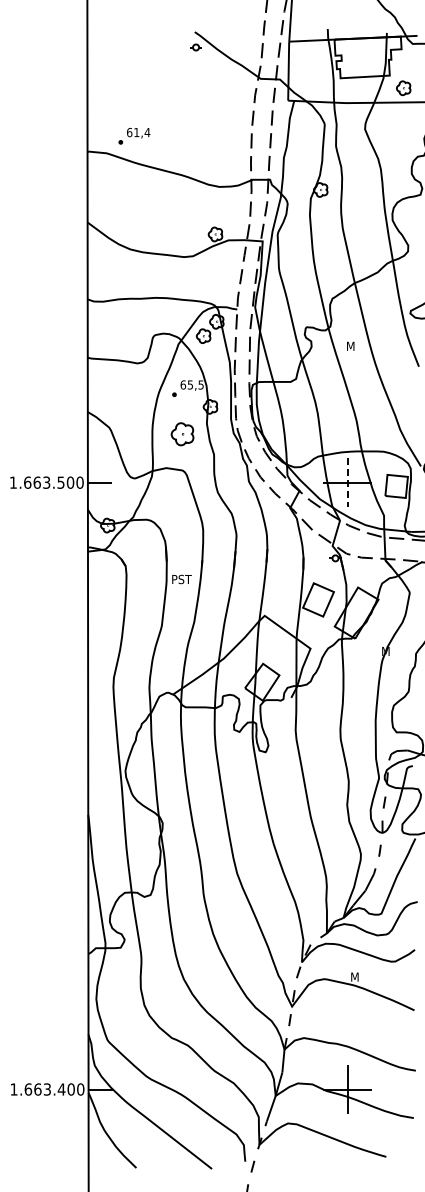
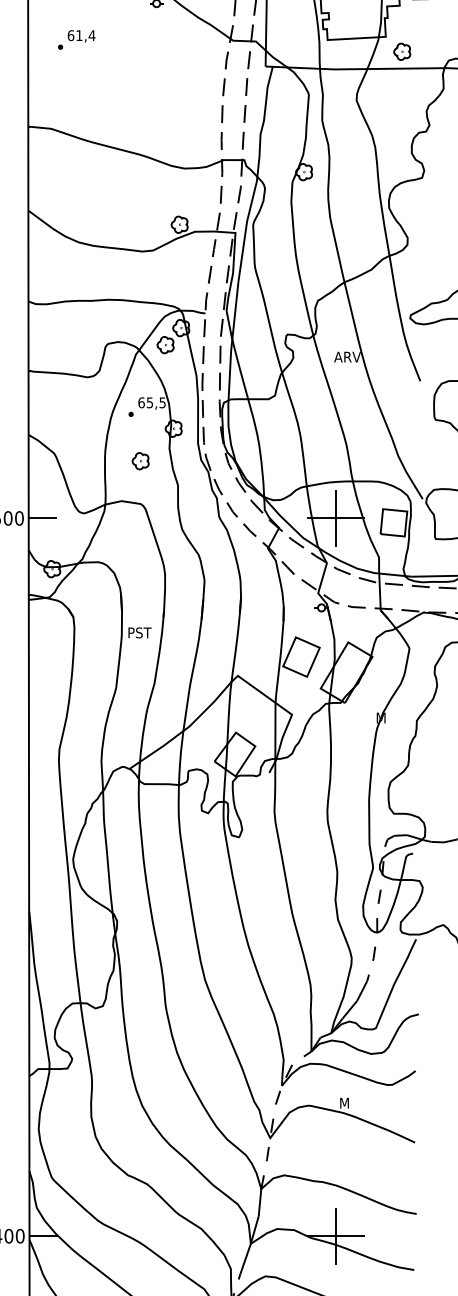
part: (134, 136) -> (76, 40), moved
text: (357, 345) -> (347, 356), M -> ARV
part: (182, 434) -> (140, 461), size x0.62
line: (347, 483) -> (335, 519), dashed -> solid

